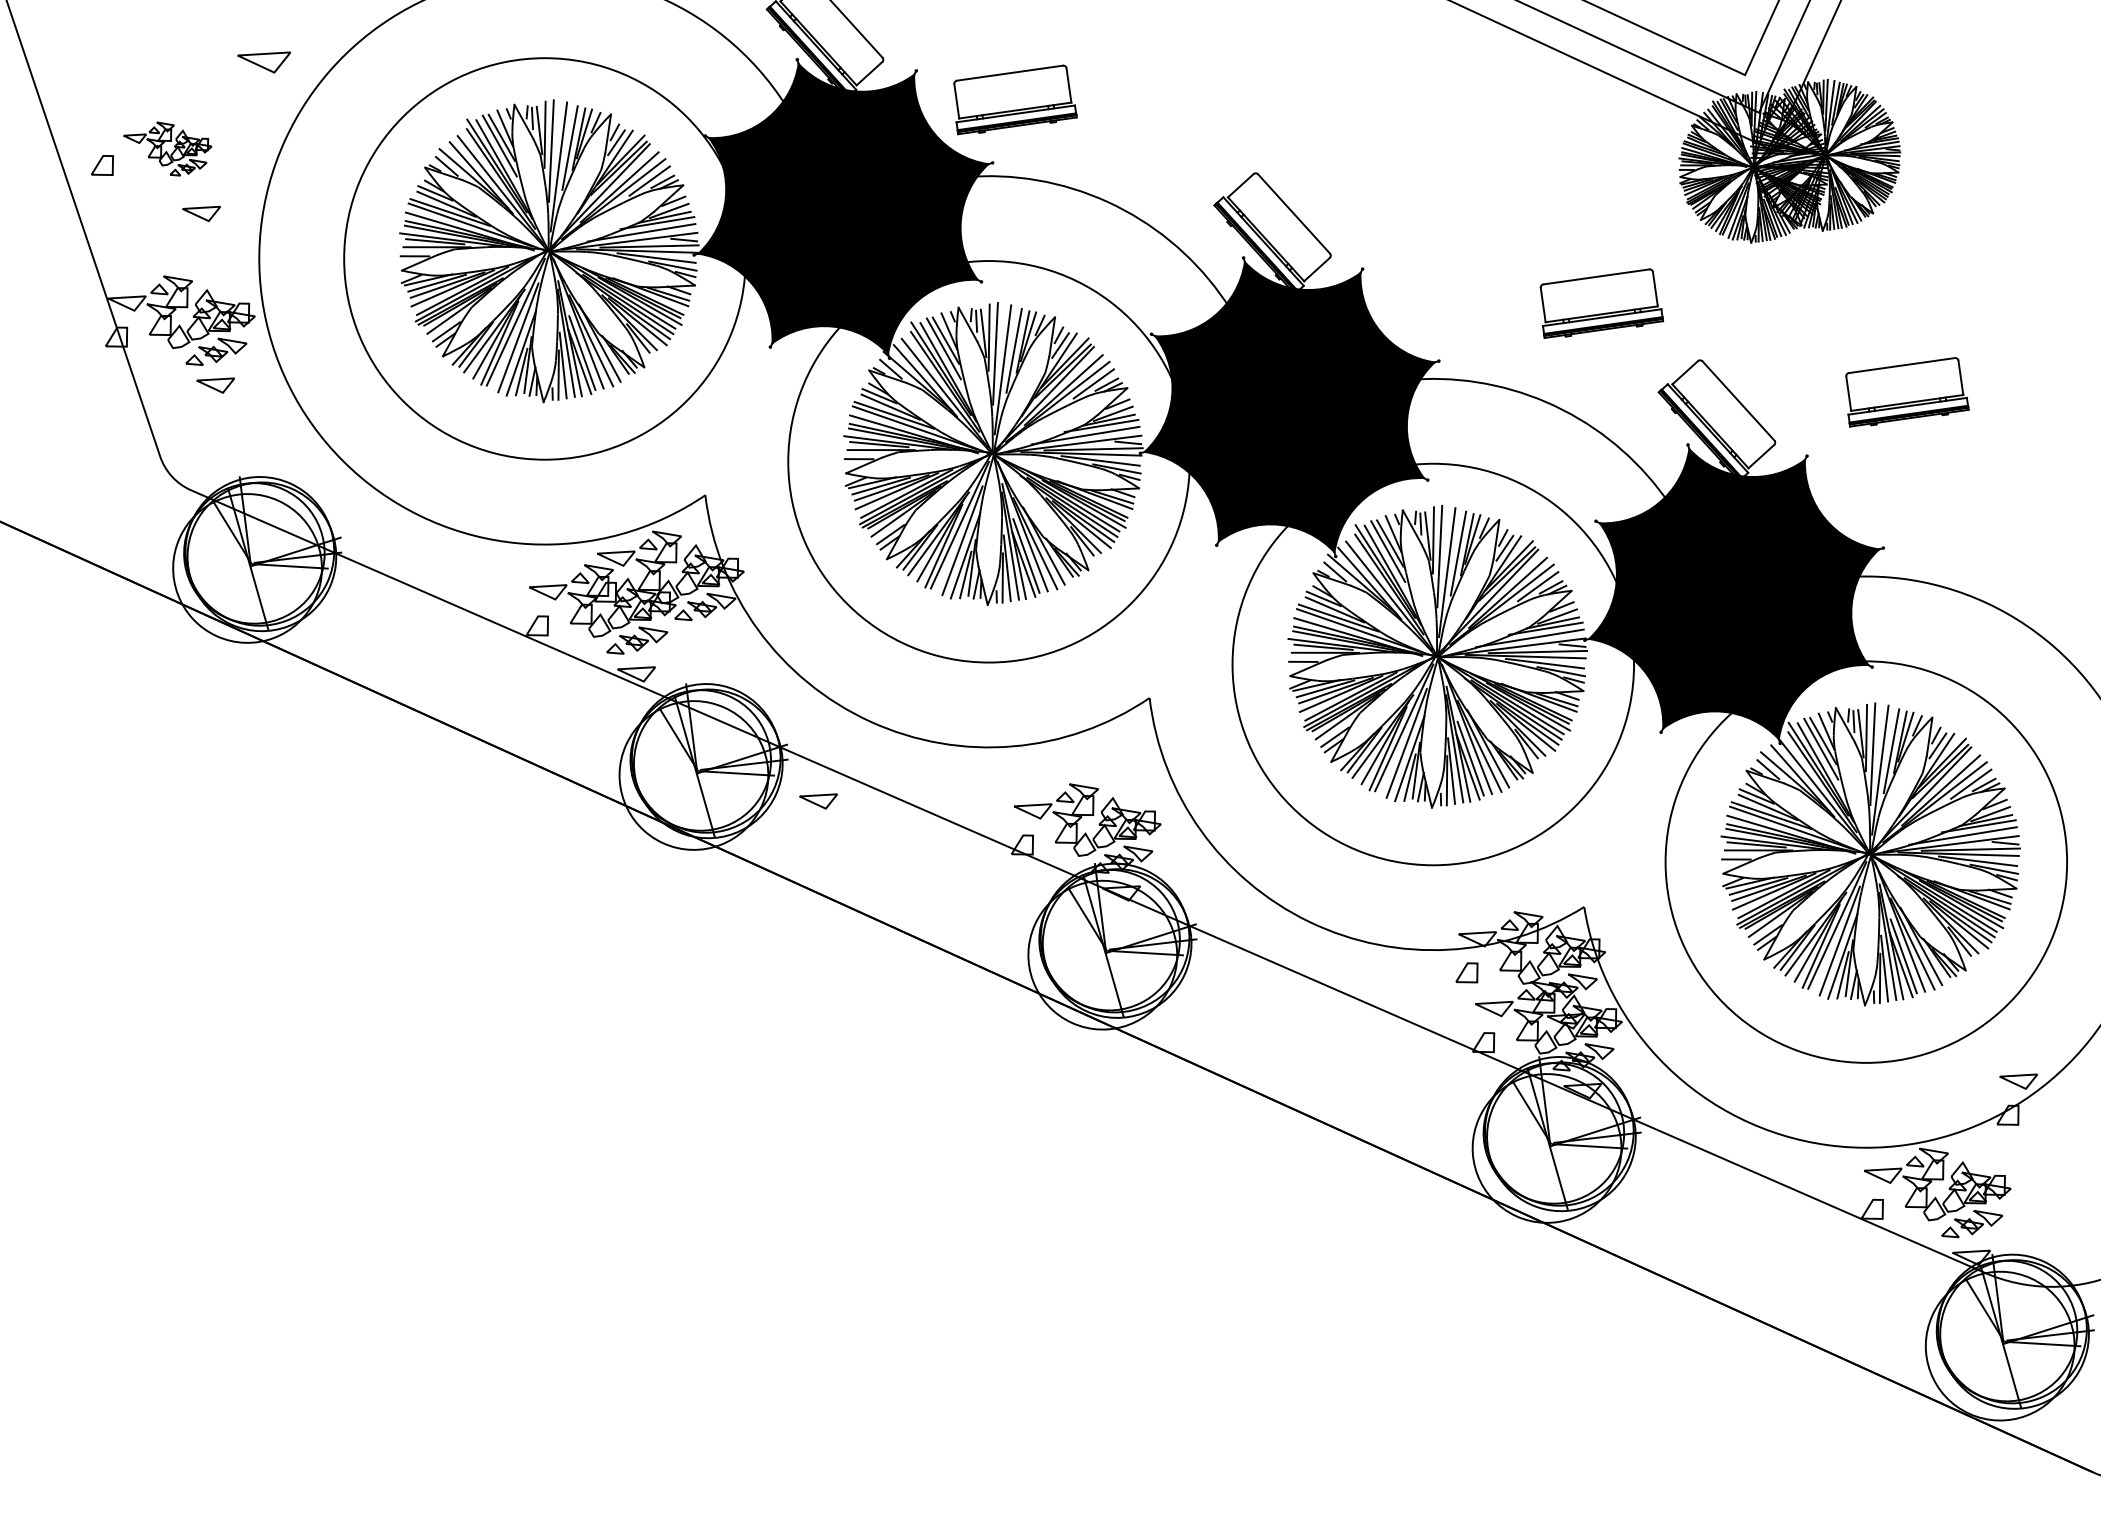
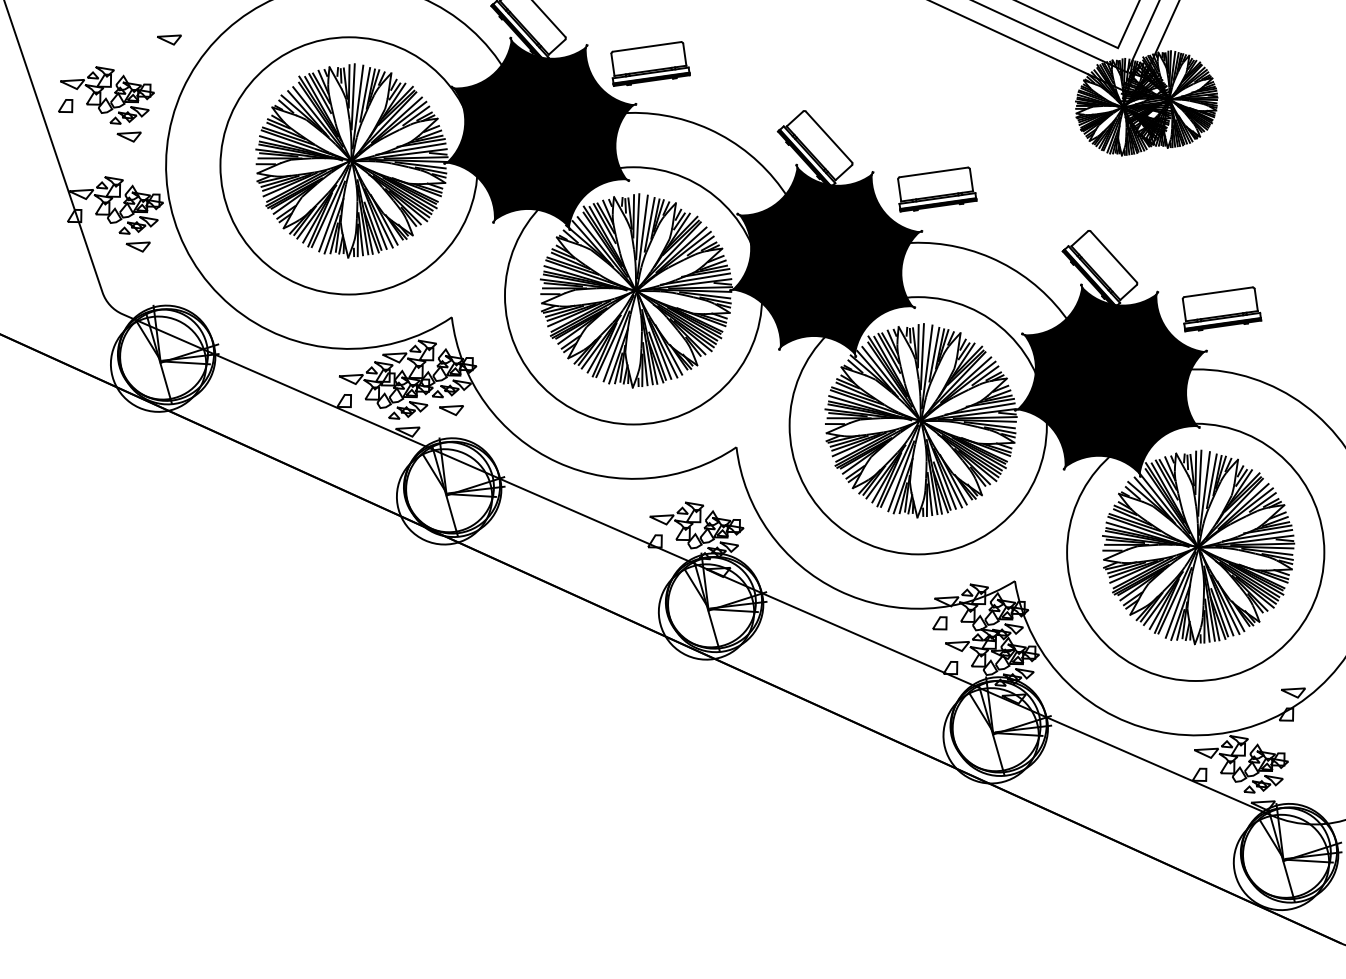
part: (264, 61) -> (169, 39), size x0.71
part: (167, 149) -> (107, 95), size x1.67
part: (1602, 303) -> (937, 189), moved
part: (1906, 392) -> (1221, 309), moved
part: (818, 801) -> (451, 410), moved

